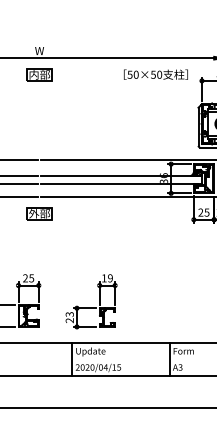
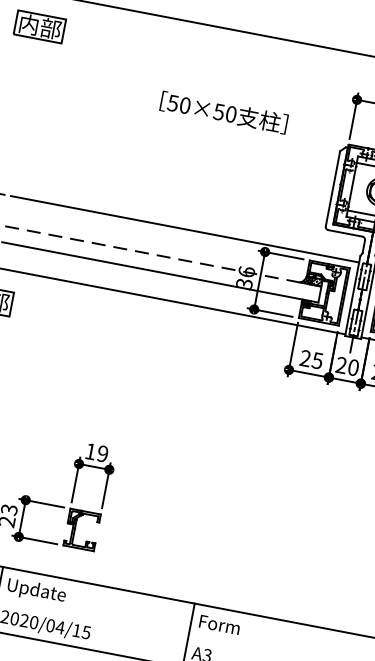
text: (155, 74) -> (223, 112), moved
line: (122, 175) -> (165, 256), solid -> dashed

